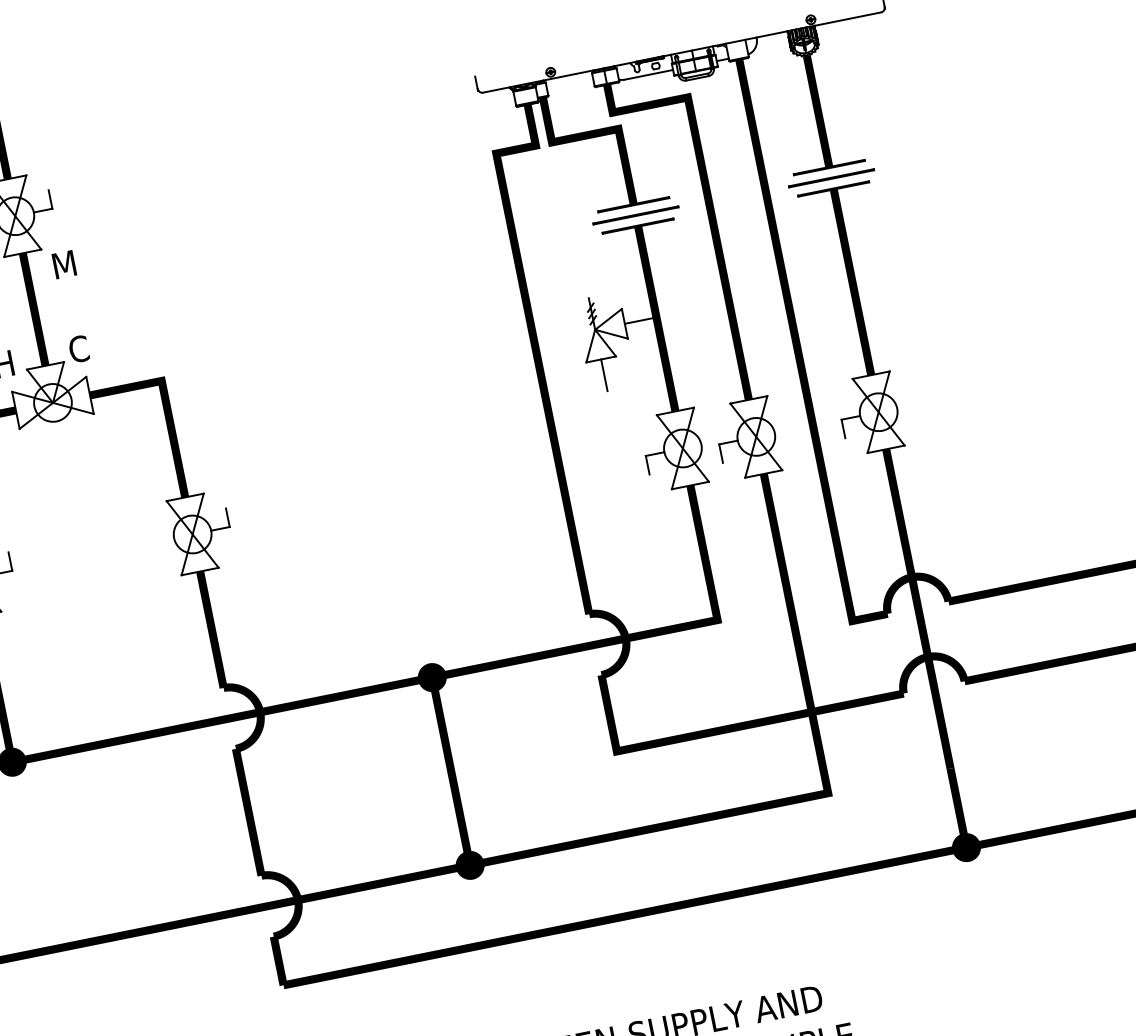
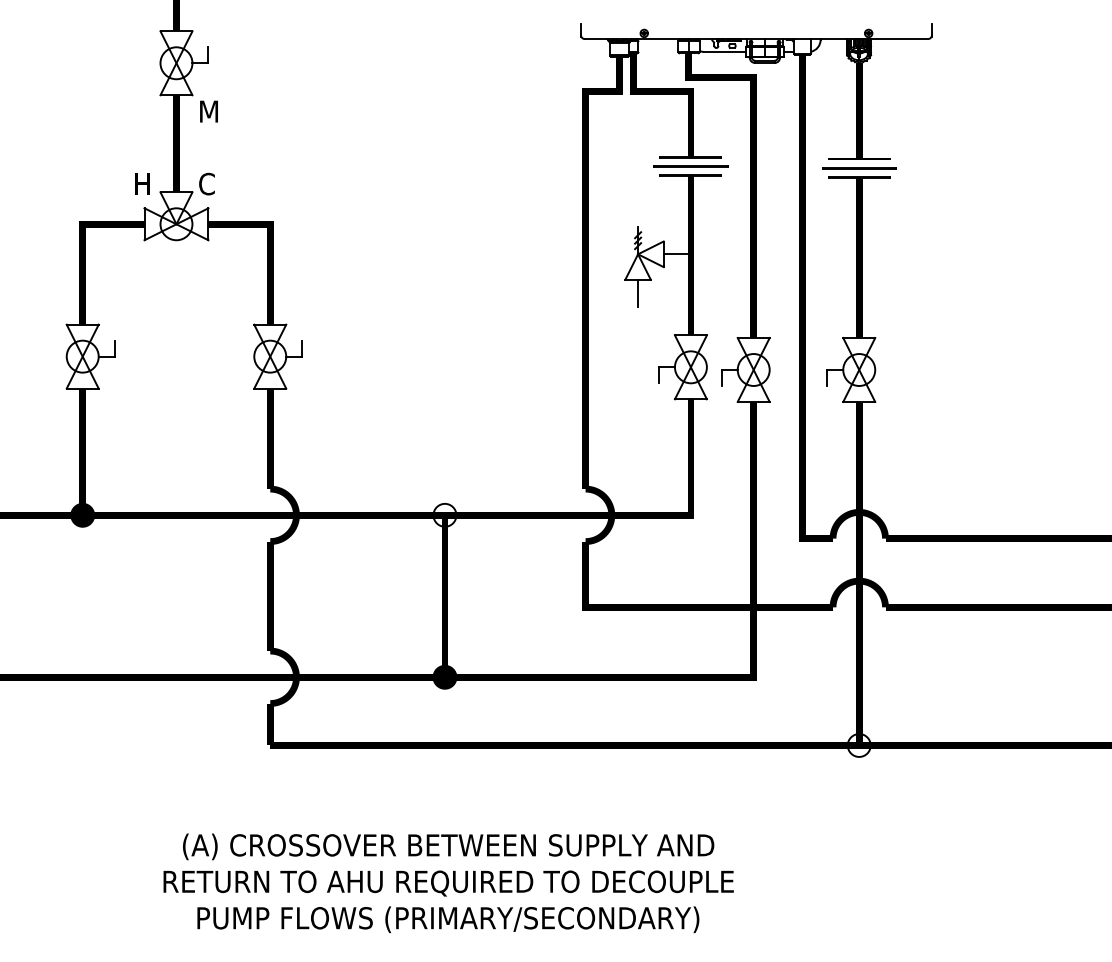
fill: (431, 676) -> (444, 514), removed
fill: (965, 847) -> (858, 745), removed

